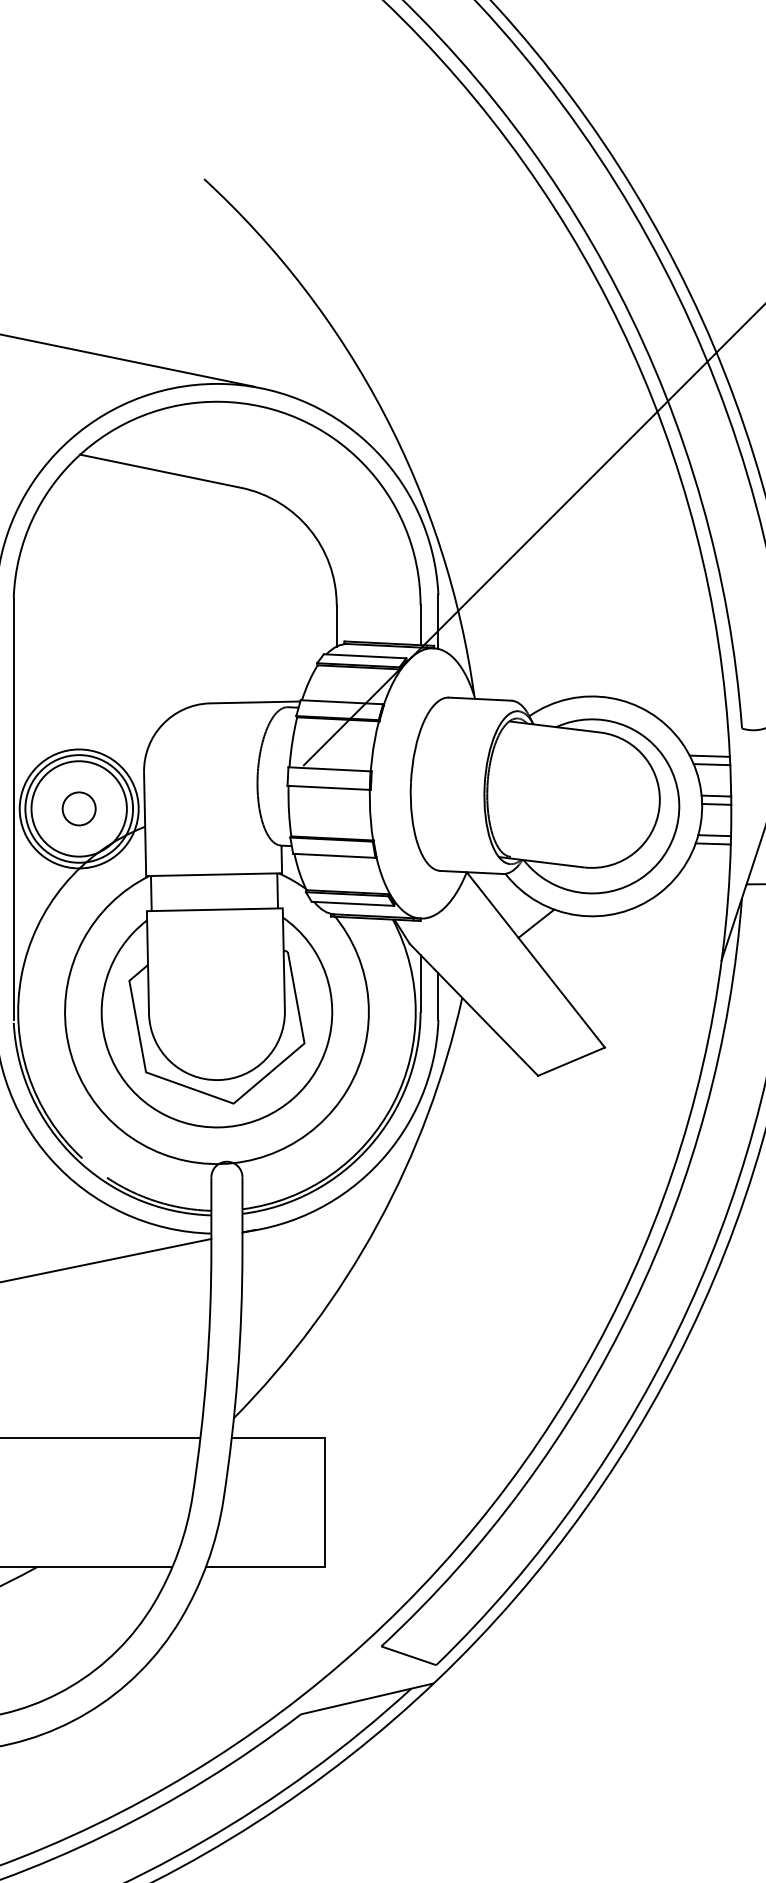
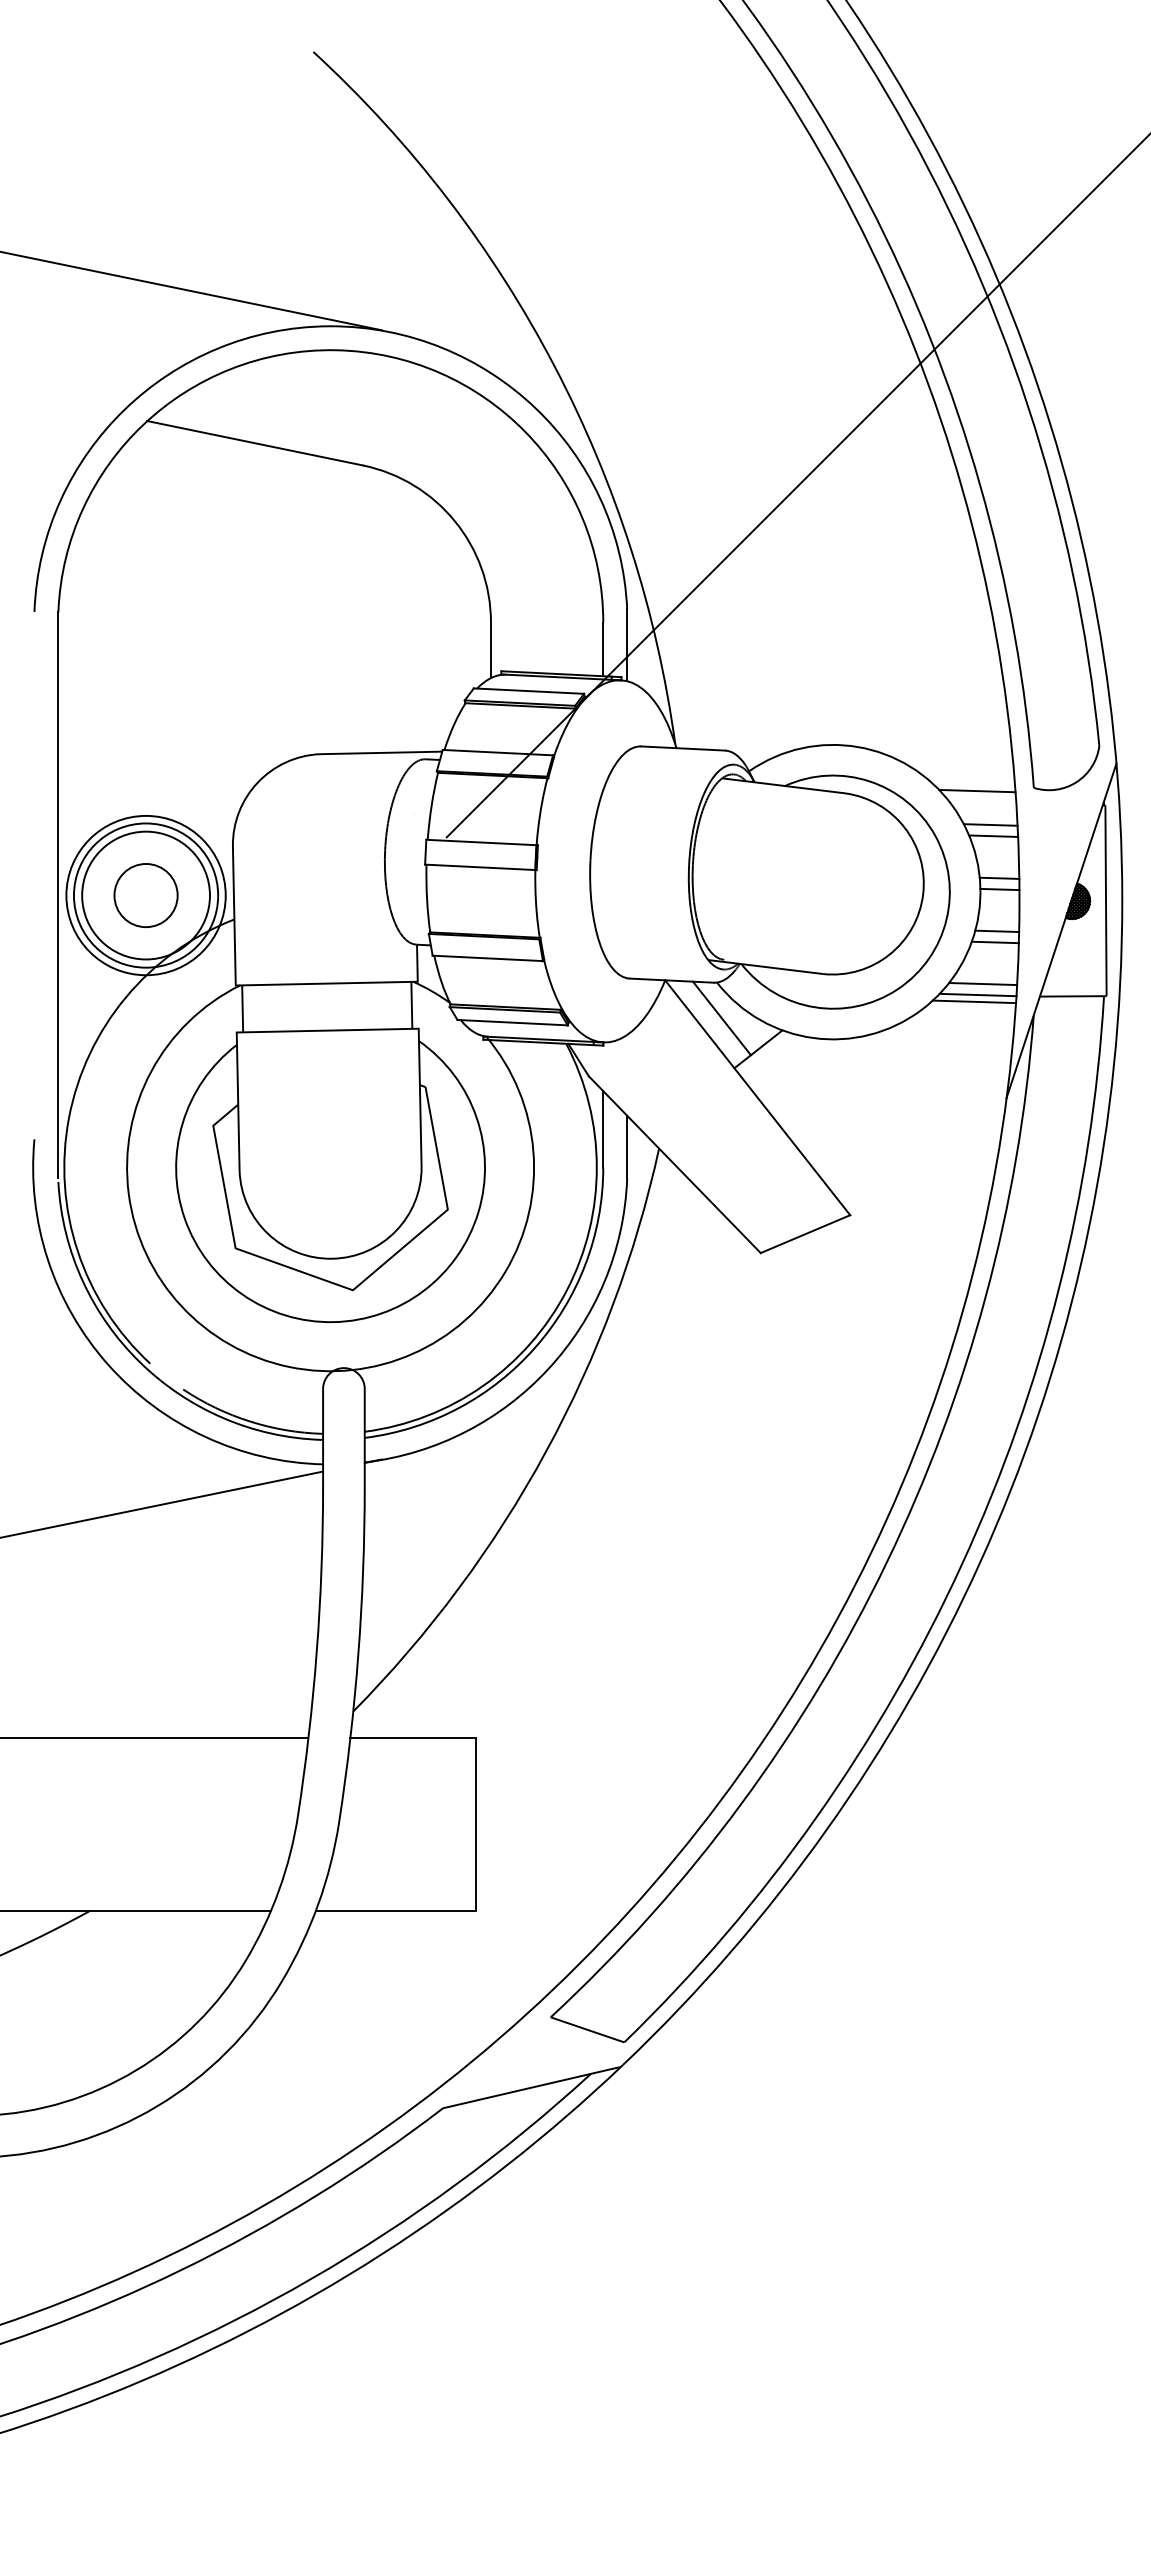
line: (699, 730) -> (977, 790), added
circle: (78, 808) -> (145, 895), size x1.43
line: (704, 875) -> (983, 984), added
line: (699, 882) -> (977, 994), added
line: (697, 888) -> (974, 1001), added
line: (508, 900) -> (721, 1018), added

